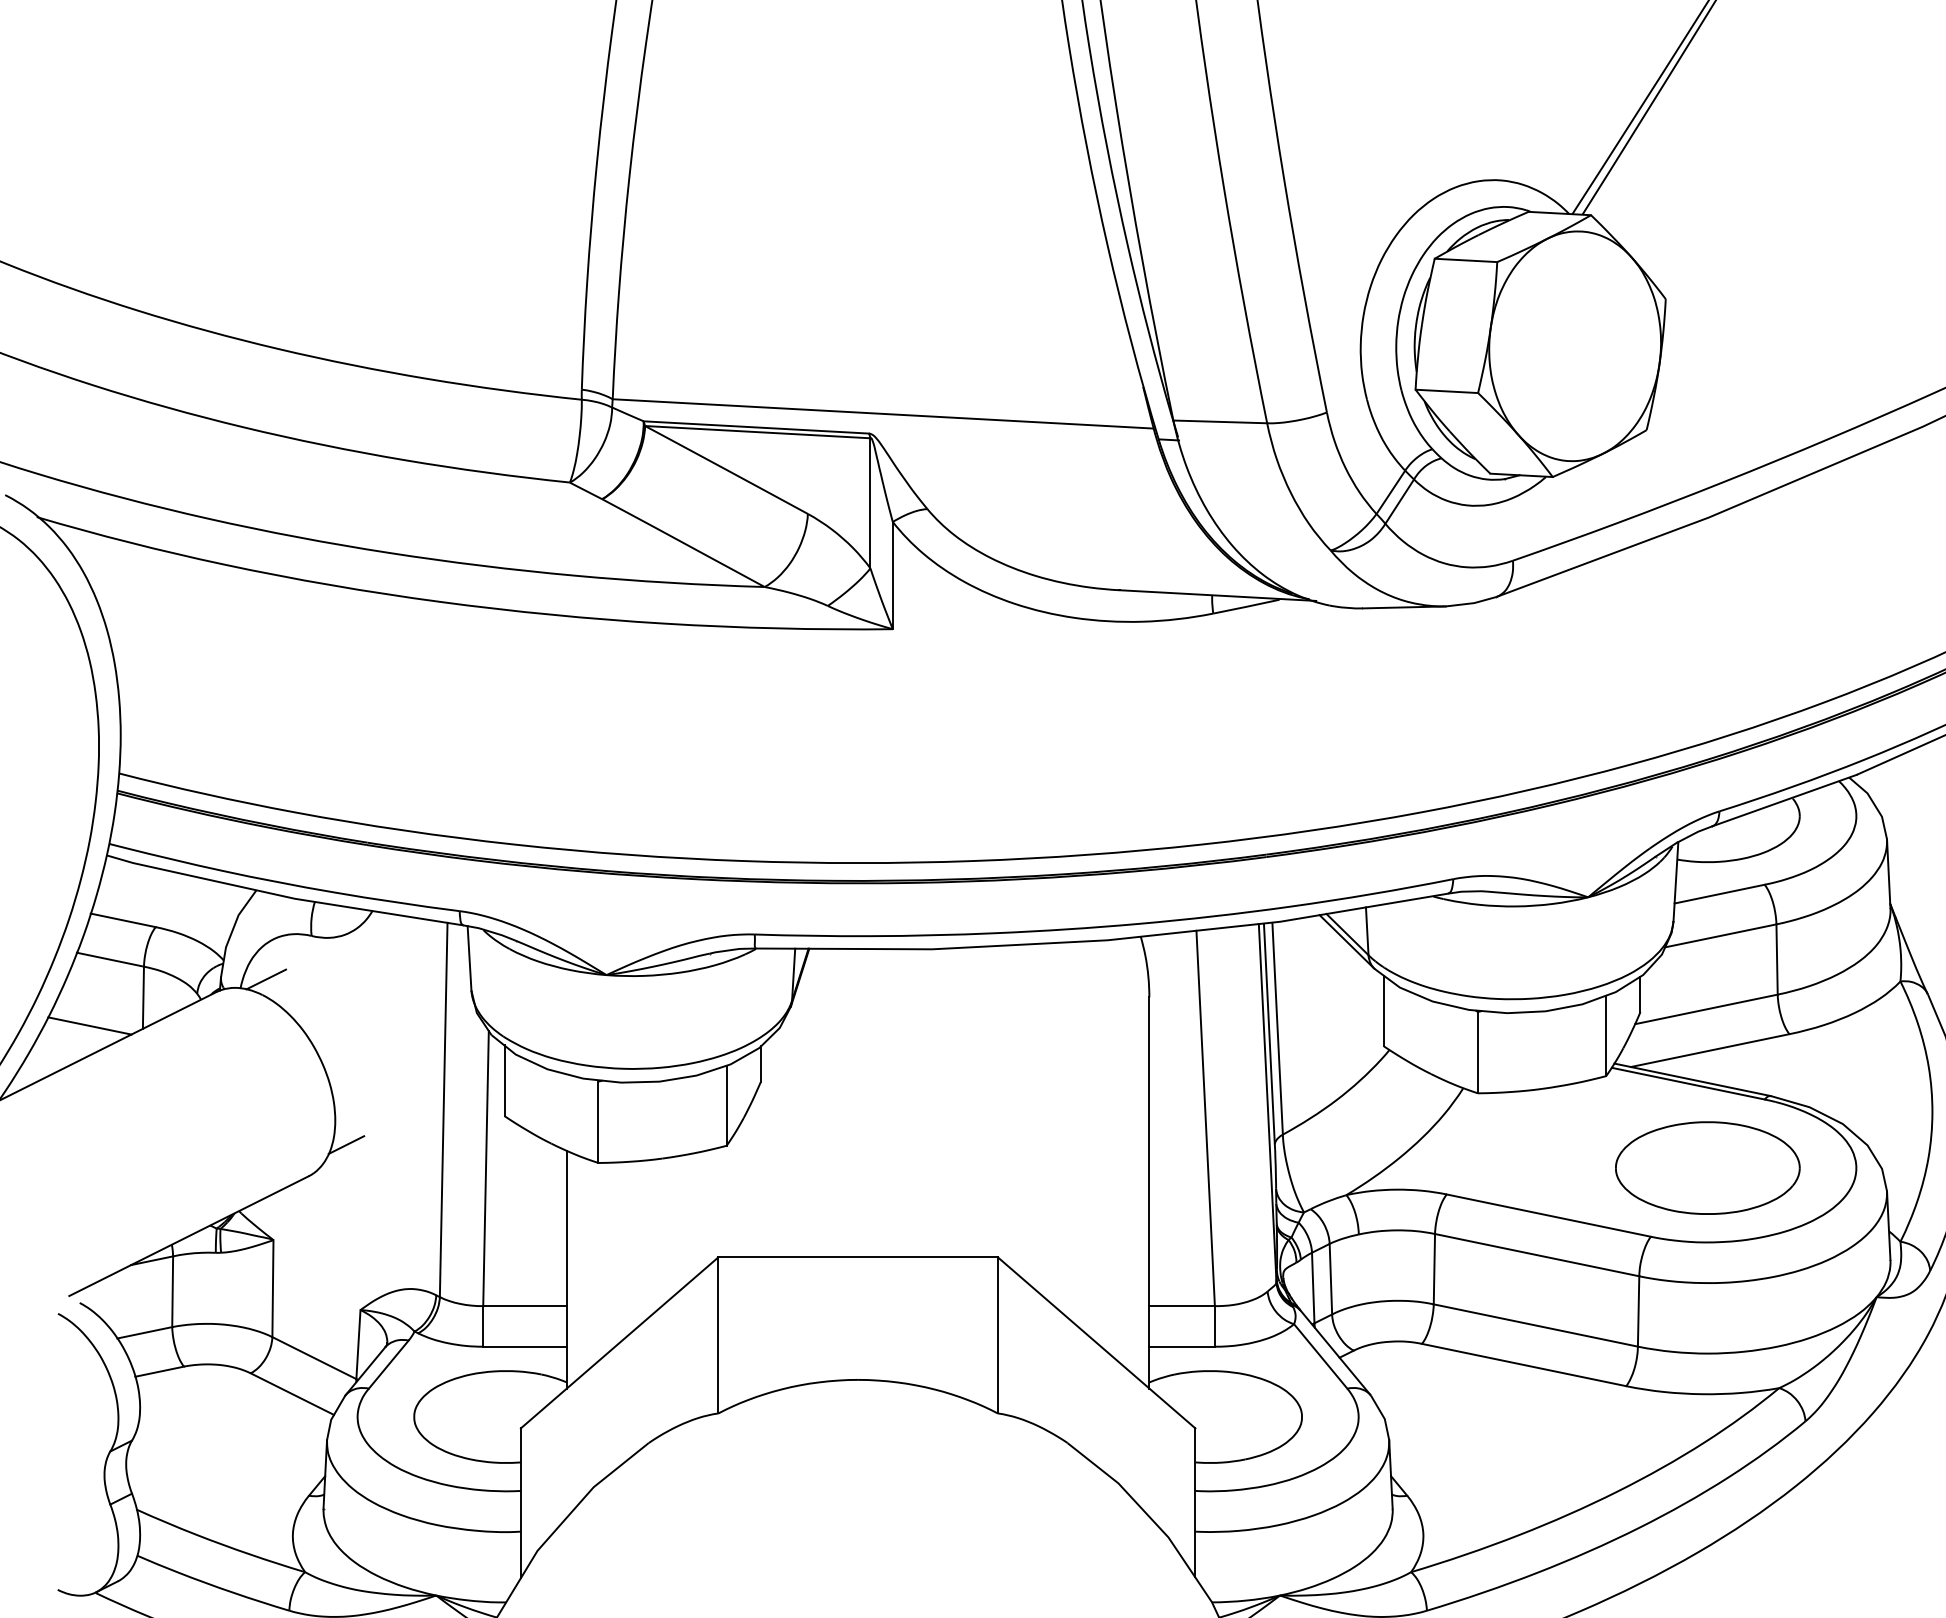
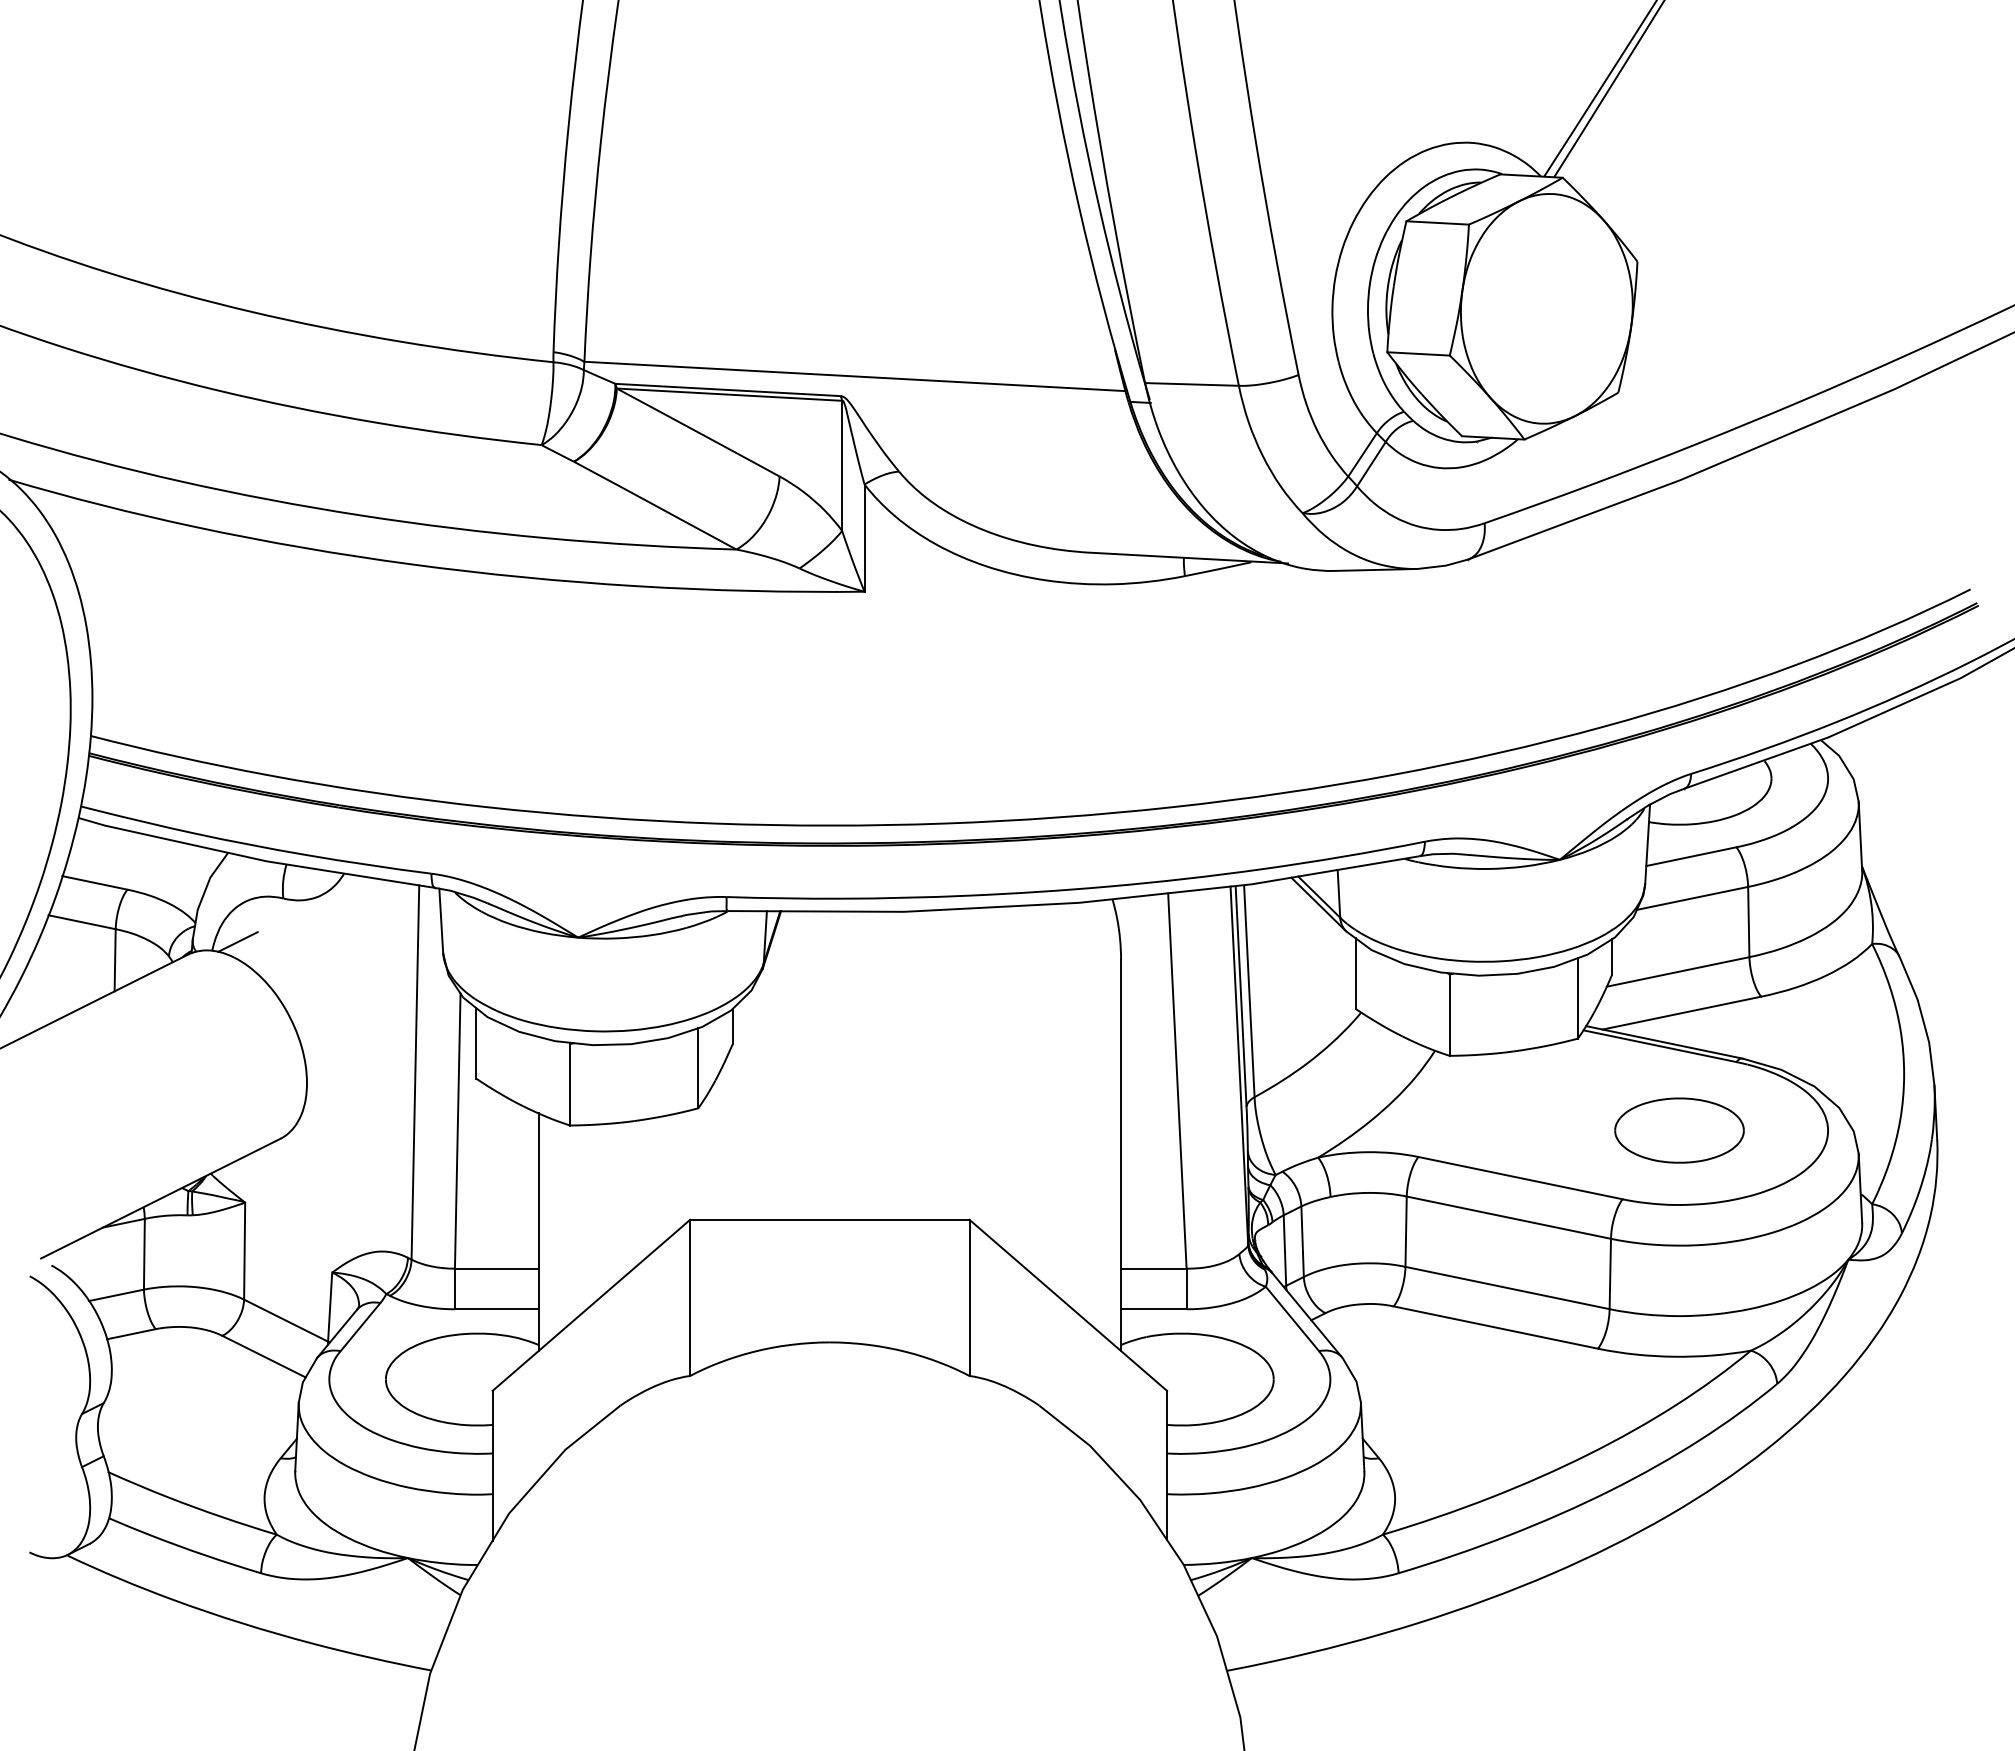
line: (89, 1025) -> (61, 988), removed
line: (345, 1144) -> (317, 1107), removed
part: (1707, 1167) -> (1679, 1130), size x0.7

